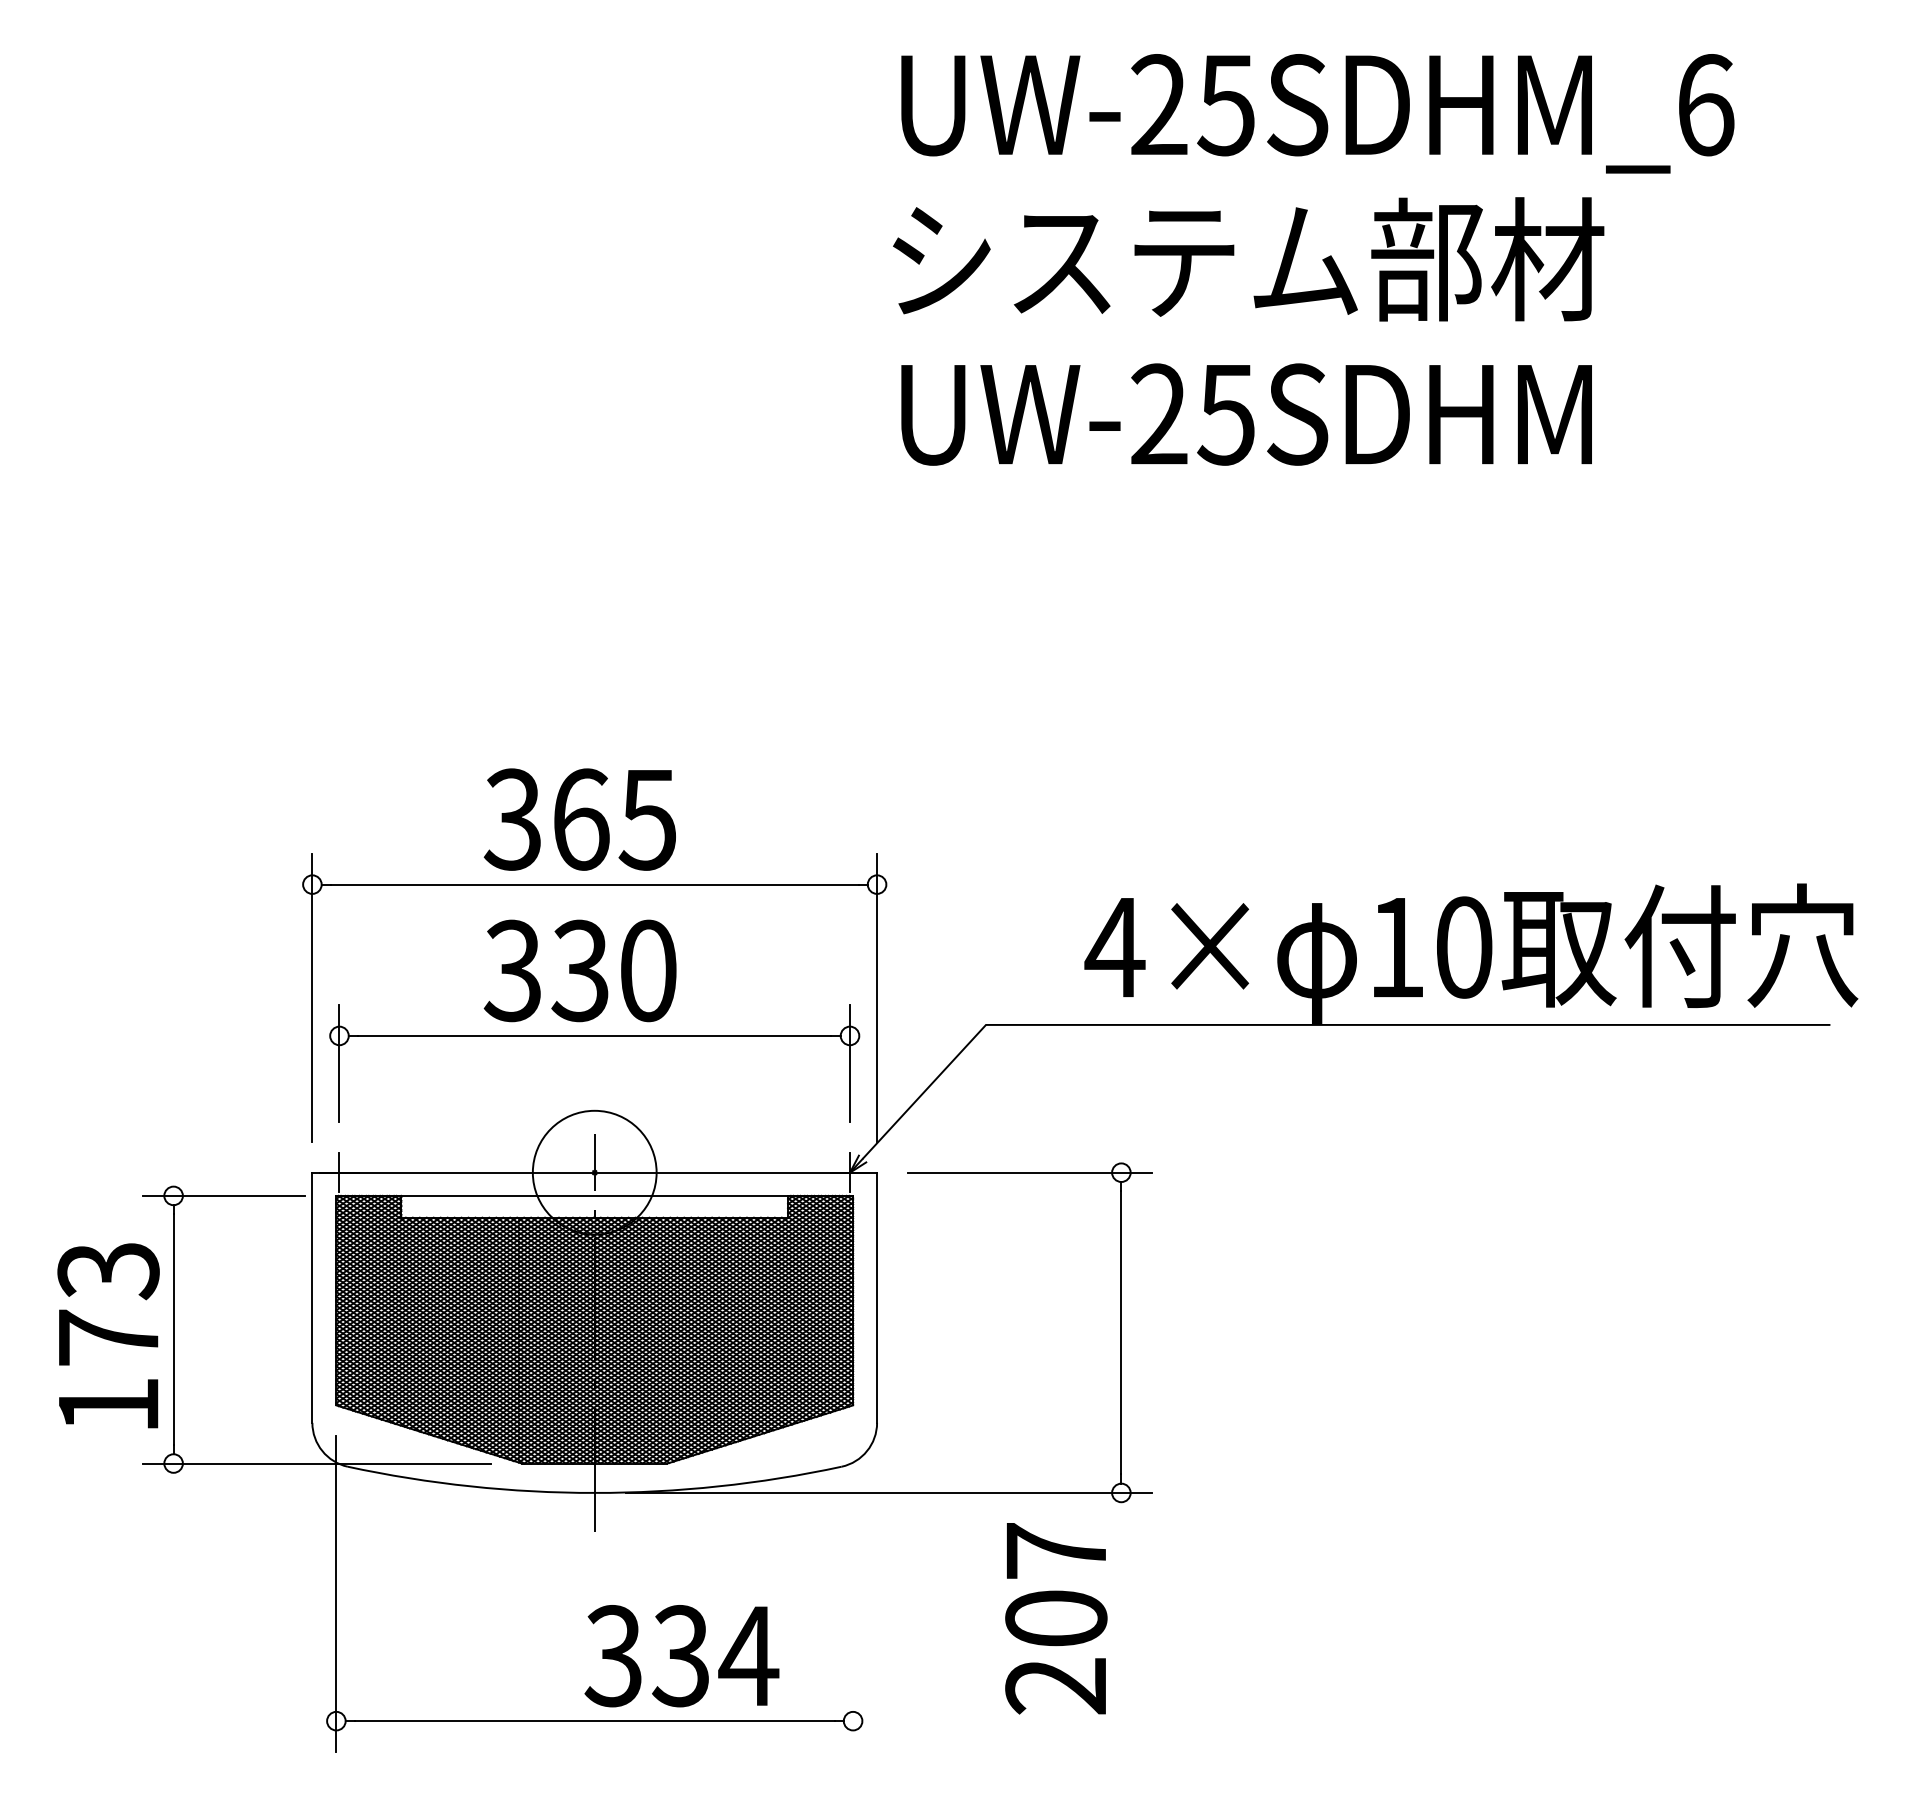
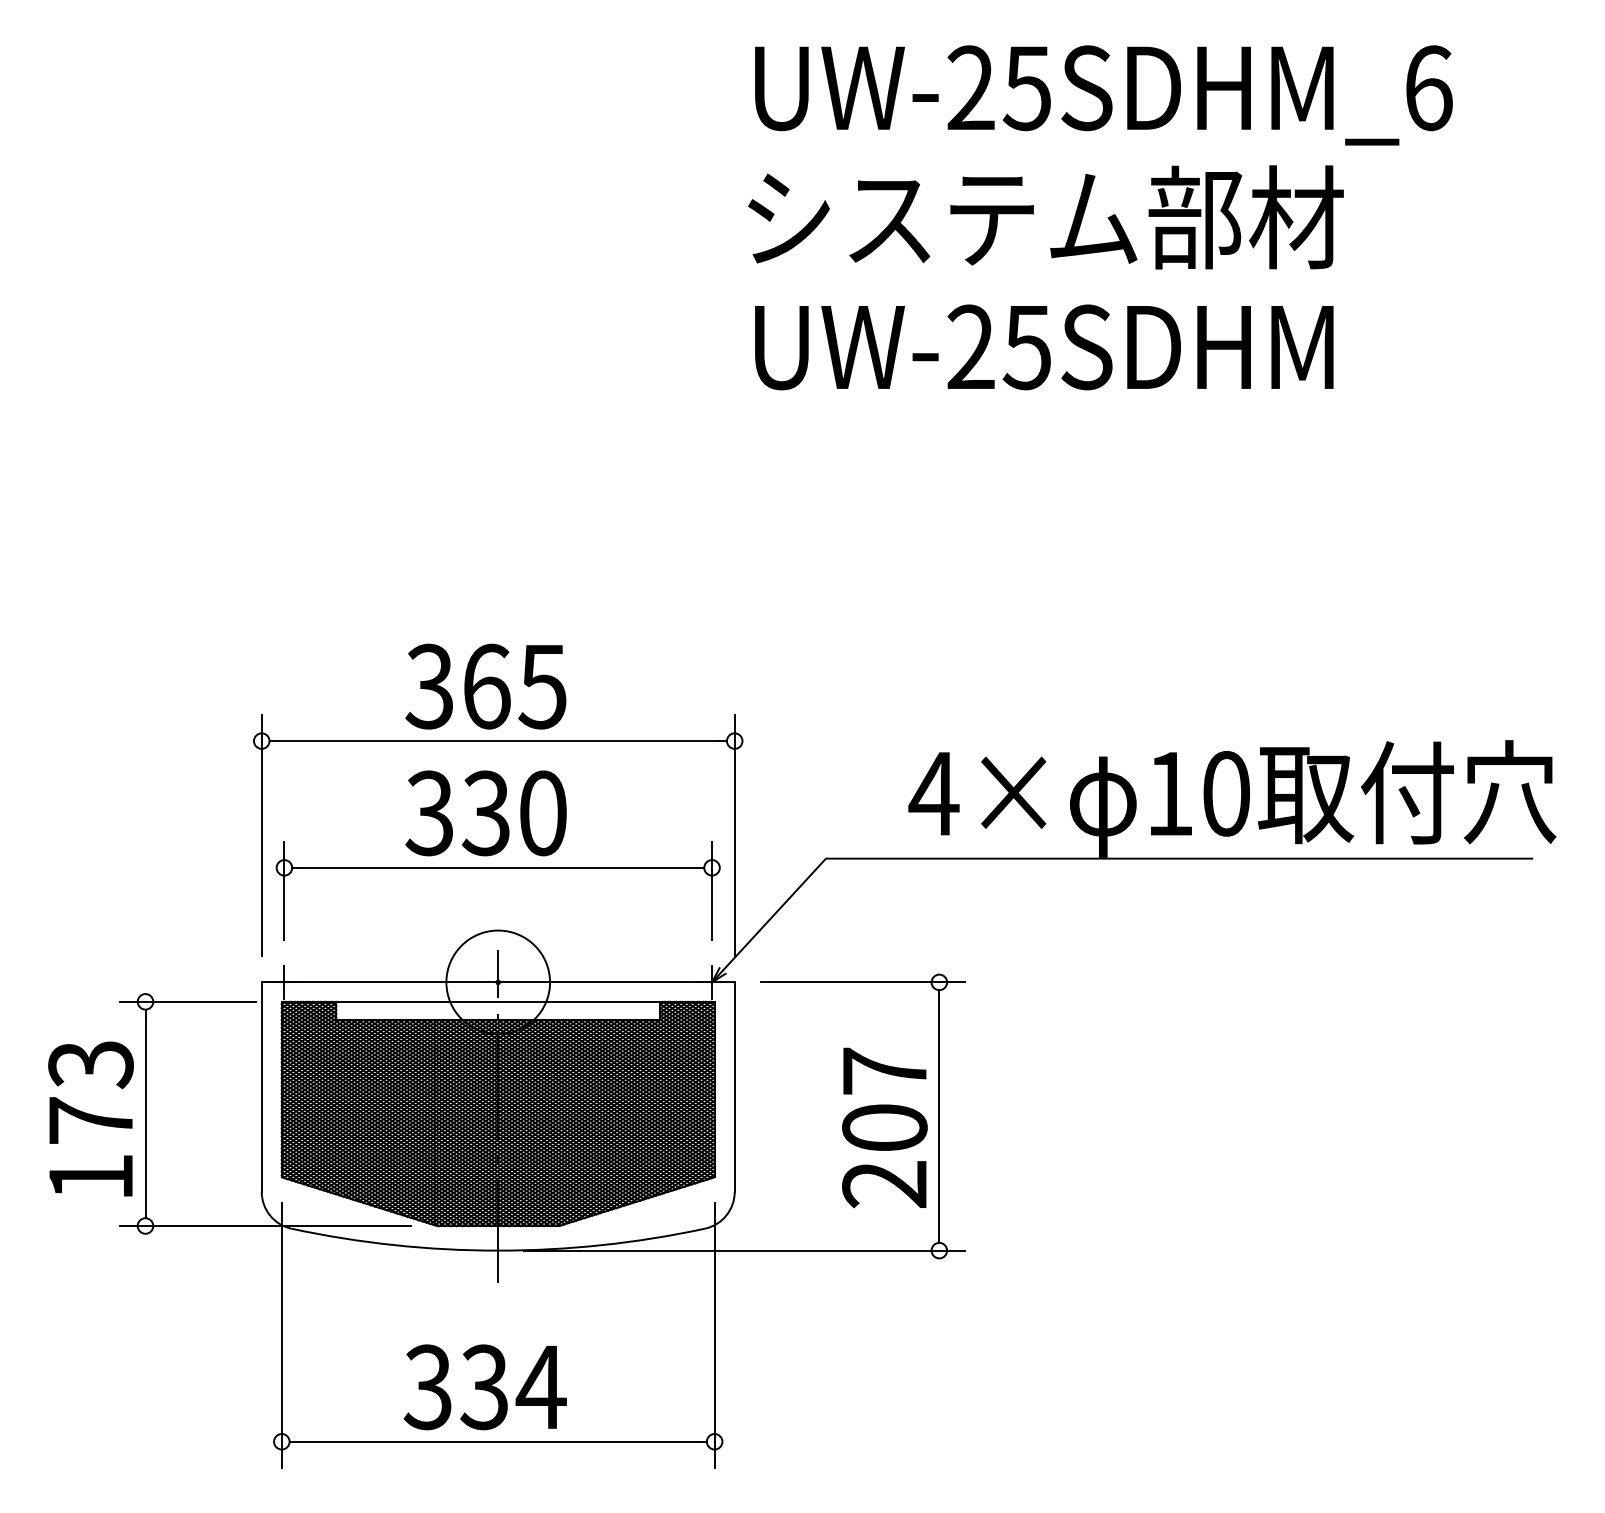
line: (852, 1594) -> (714, 1335), added
text: (1055, 1618) -> (884, 1127), moved
text: (681, 1656) -> (484, 1387), moved

